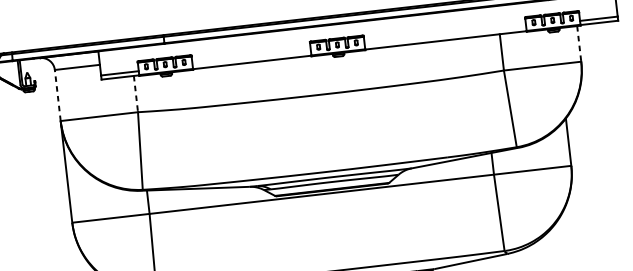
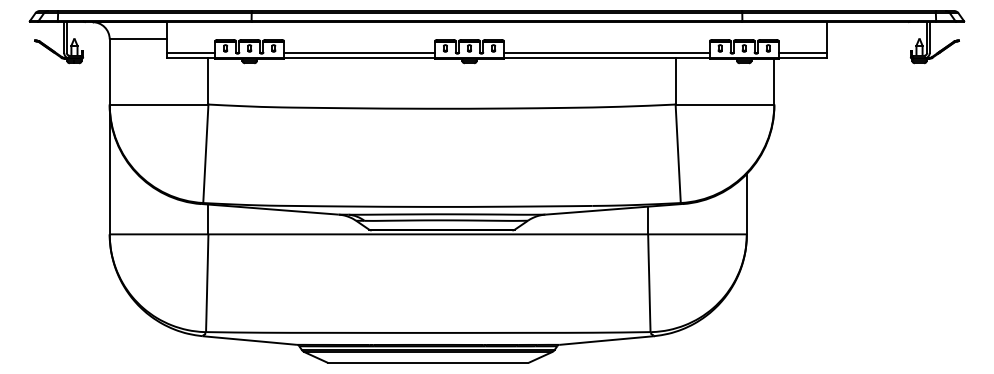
line: (445, 35) -> (606, 52), added
line: (579, 43) -> (774, 81), dashed -> solid
line: (251, 57) -> (359, 52), added
line: (136, 94) -> (208, 81), dashed -> solid
line: (57, 95) -> (109, 71), dashed -> solid

